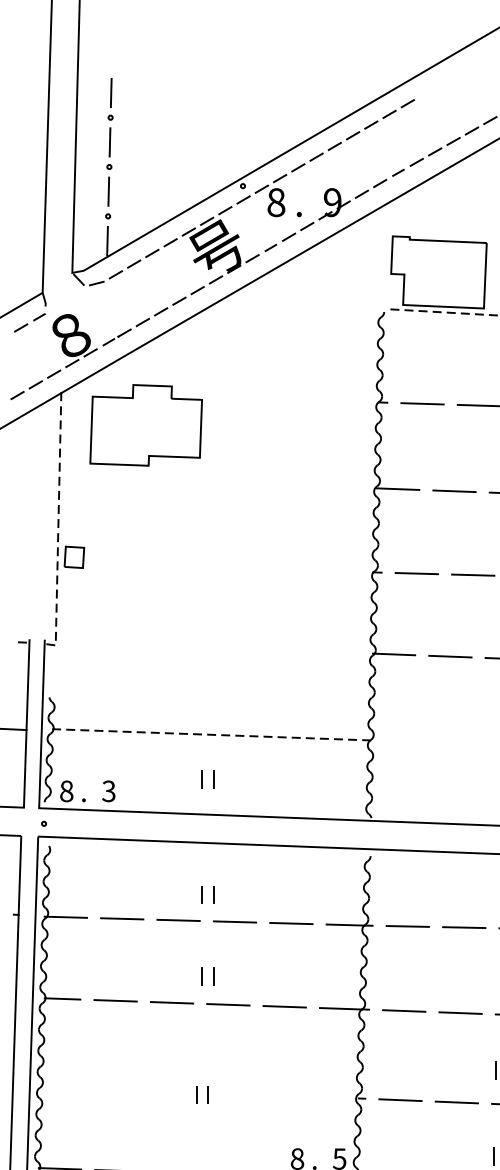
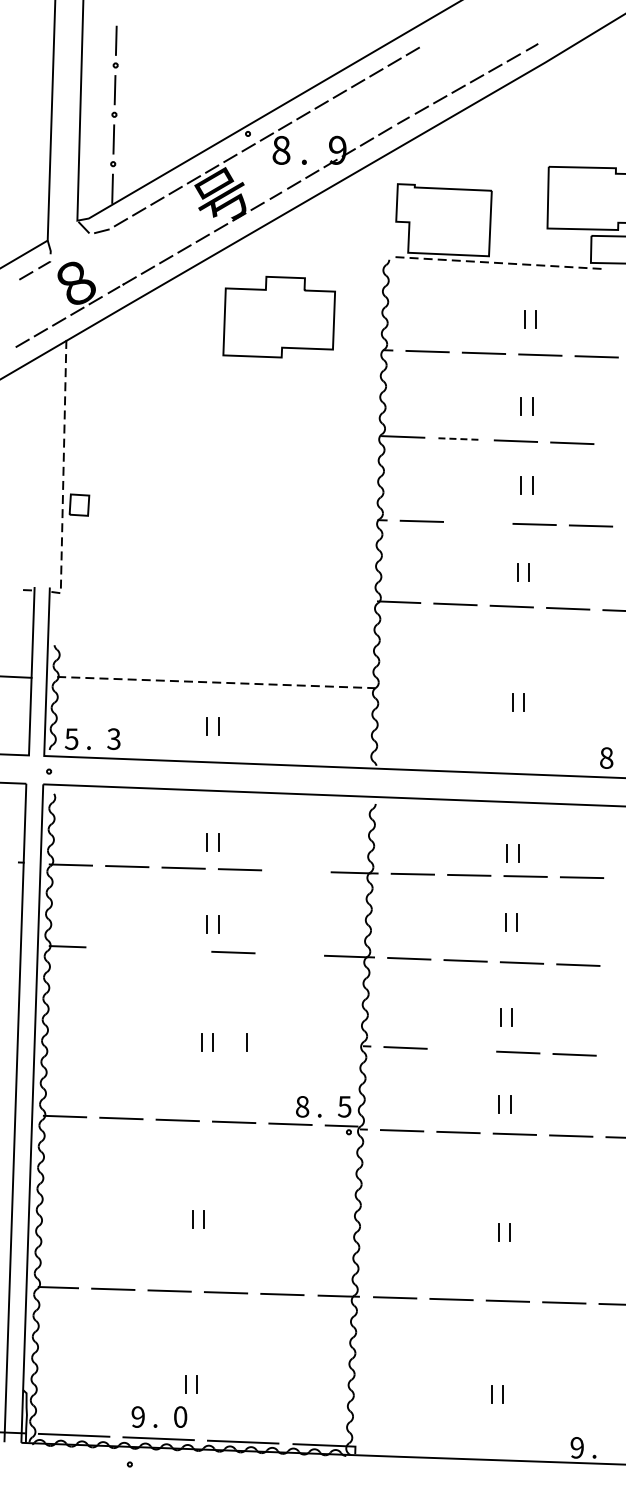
part: (145, 424) -> (278, 316), moved
line: (455, 491) -> (460, 439), solid -> dashed
line: (473, 574) -> (478, 522), removed
text: (66, 790) -> (71, 738), 8 -> 5
line: (291, 922) -> (296, 870), removed
line: (115, 1000) -> (120, 948), removed
line: (171, 1002) -> (176, 950), removed
line: (284, 1006) -> (289, 954), removed
line: (241, 1094) -> (246, 1042), added
line: (456, 1101) -> (461, 1049), removed

